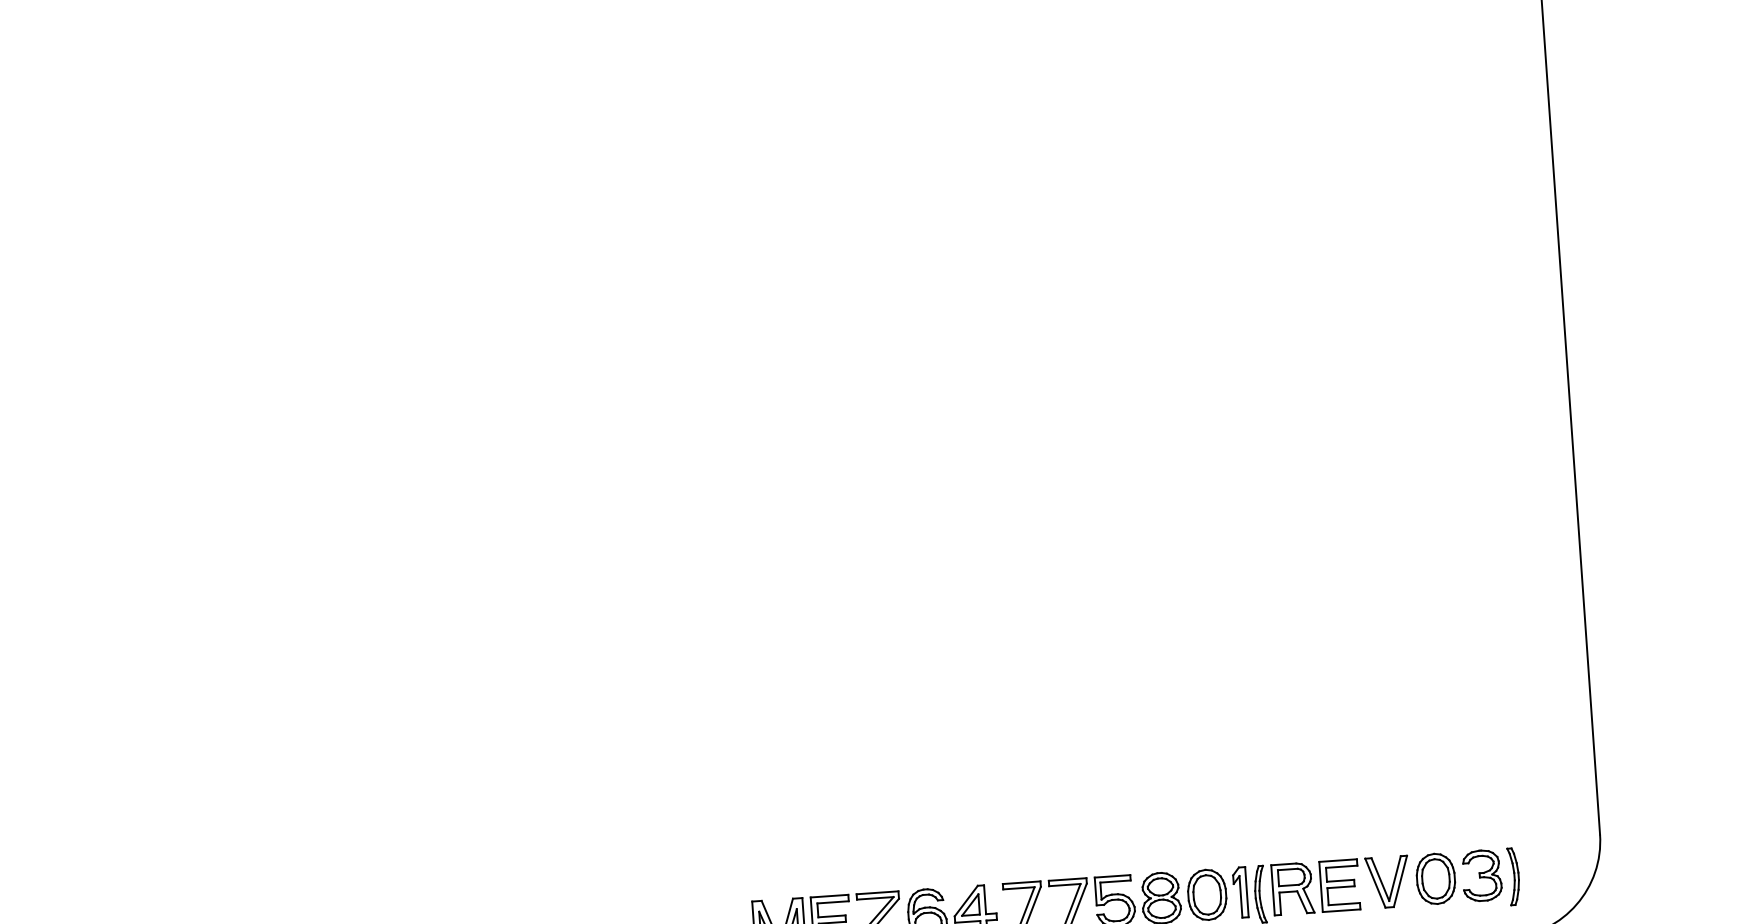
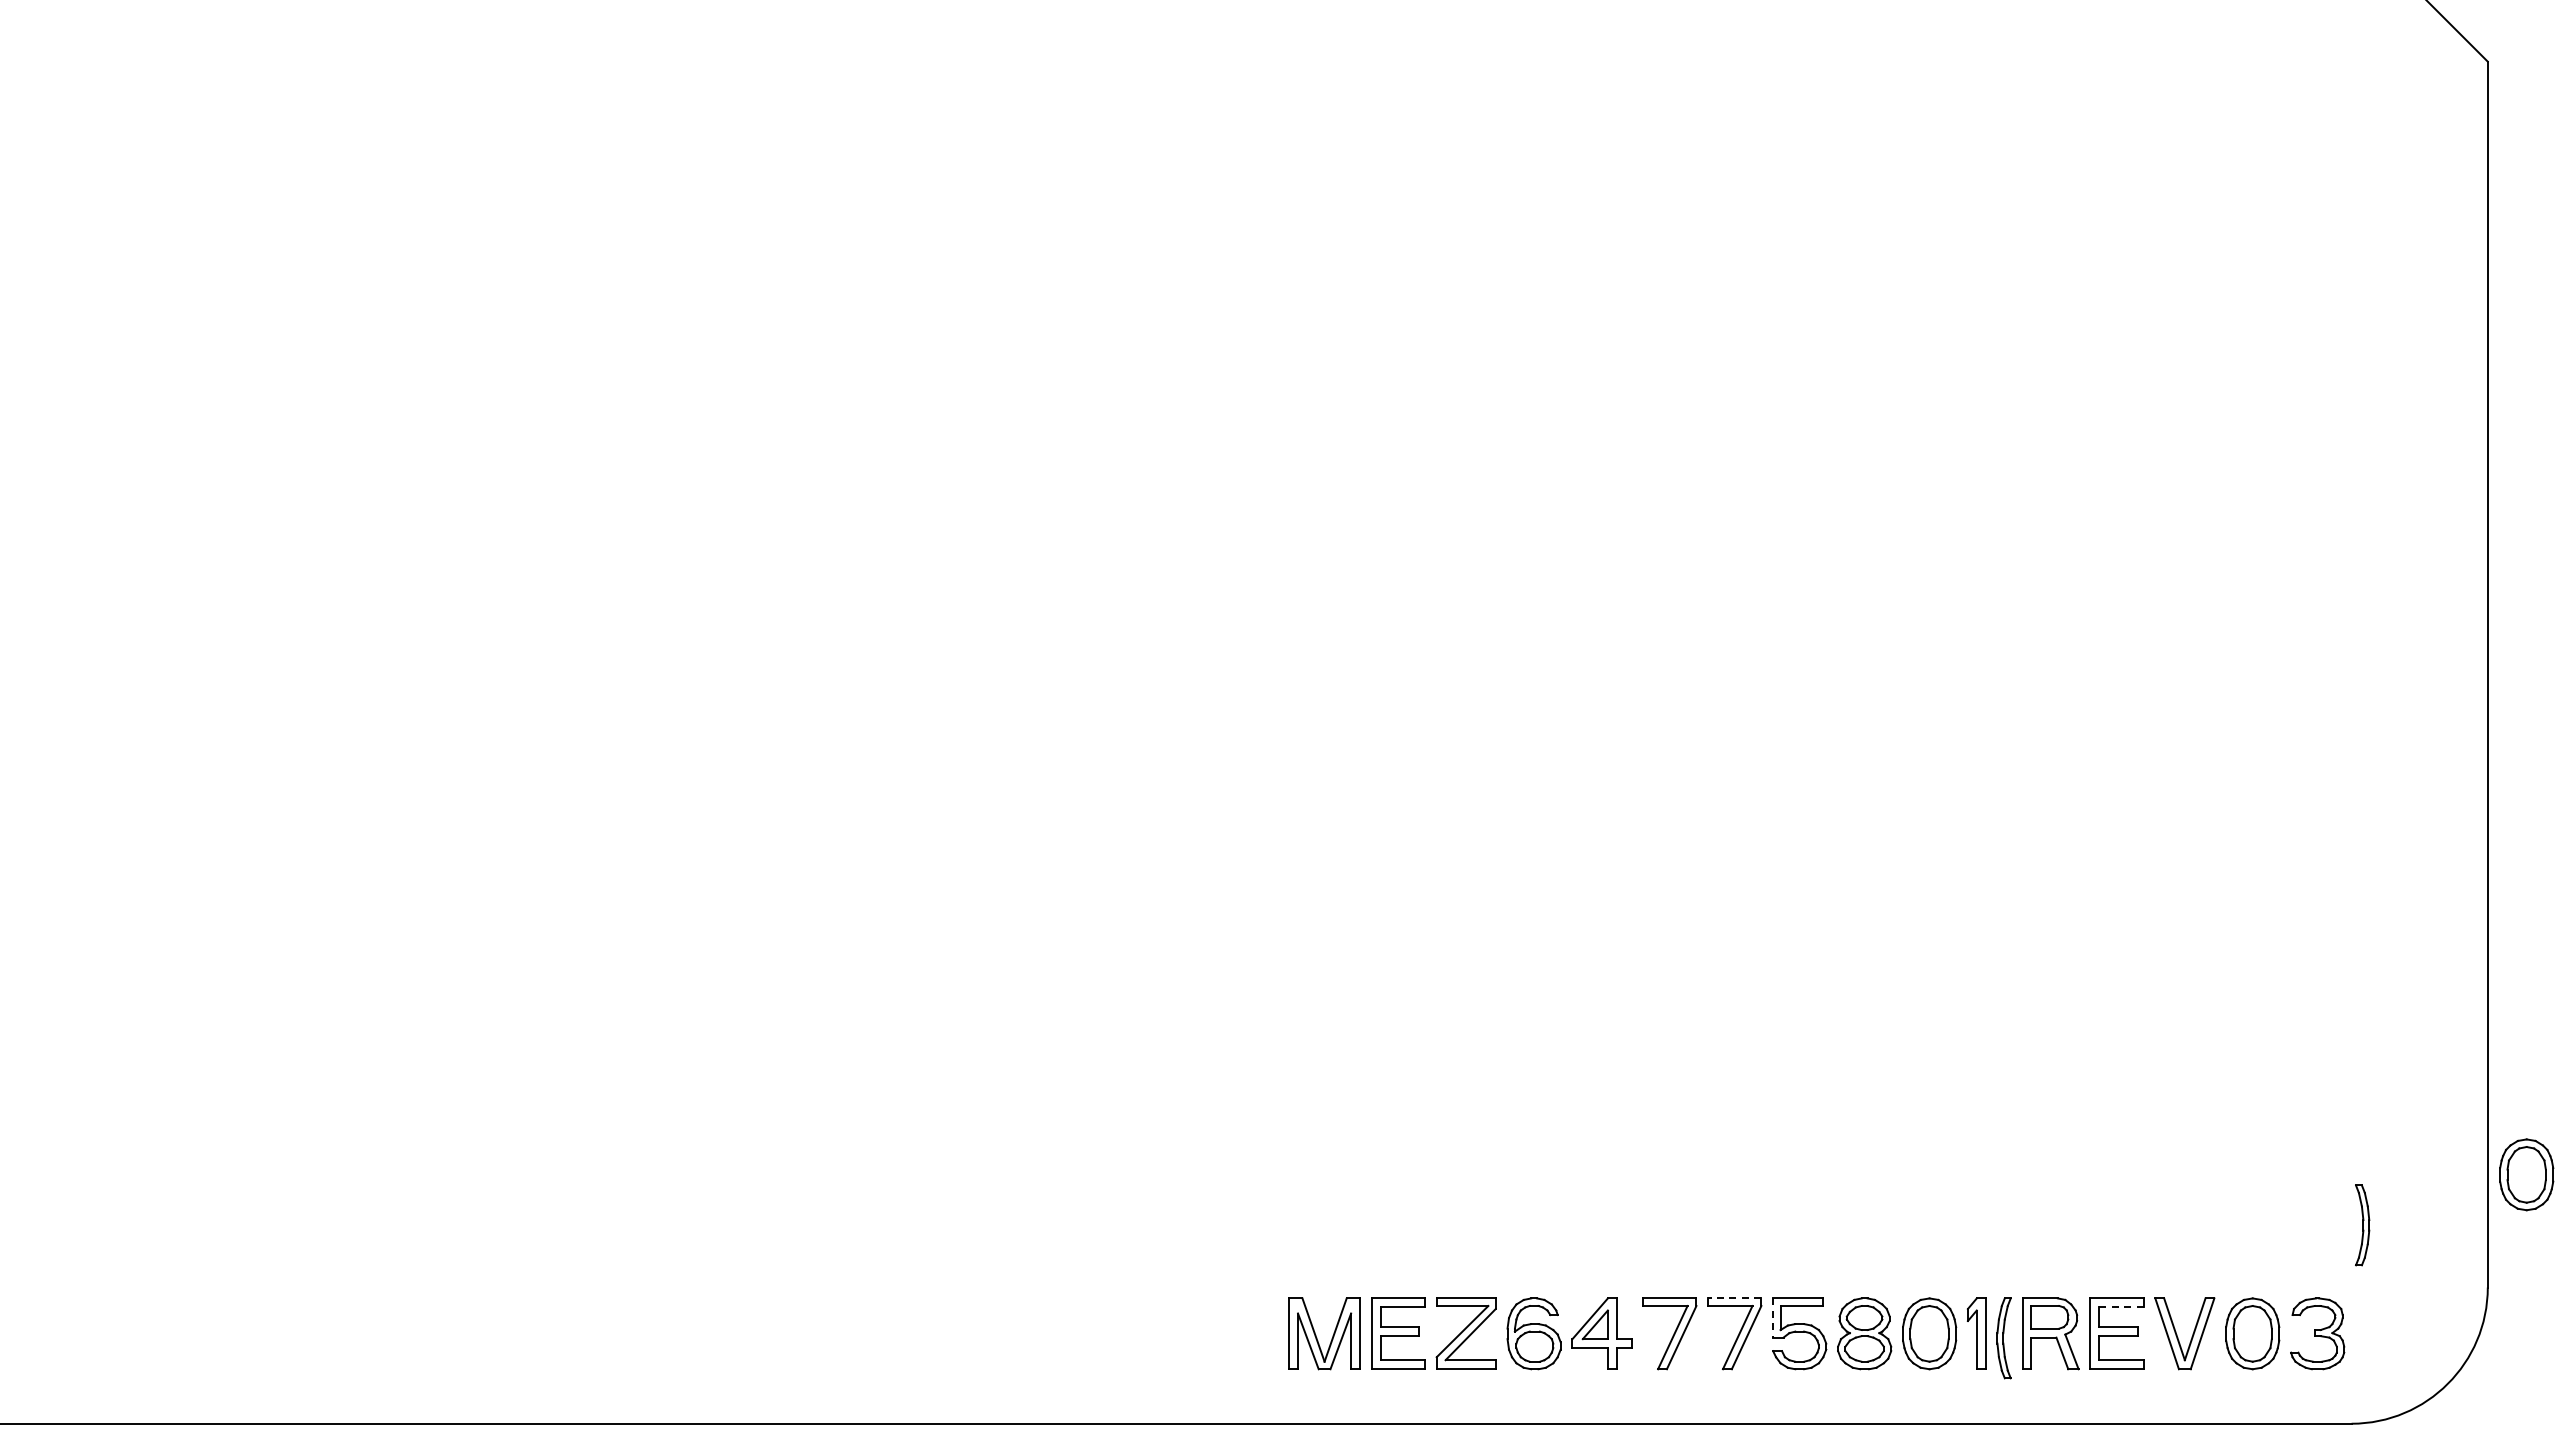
part: (1621, 752) -> (2526, 1174), added
line: (1341, 866) -> (2121, 1307), solid -> dashed
part: (1513, 876) -> (2362, 1225), moved
line: (1067, 879) -> (1734, 1298), solid -> dashed
line: (1096, 891) -> (1773, 1318), solid -> dashed

